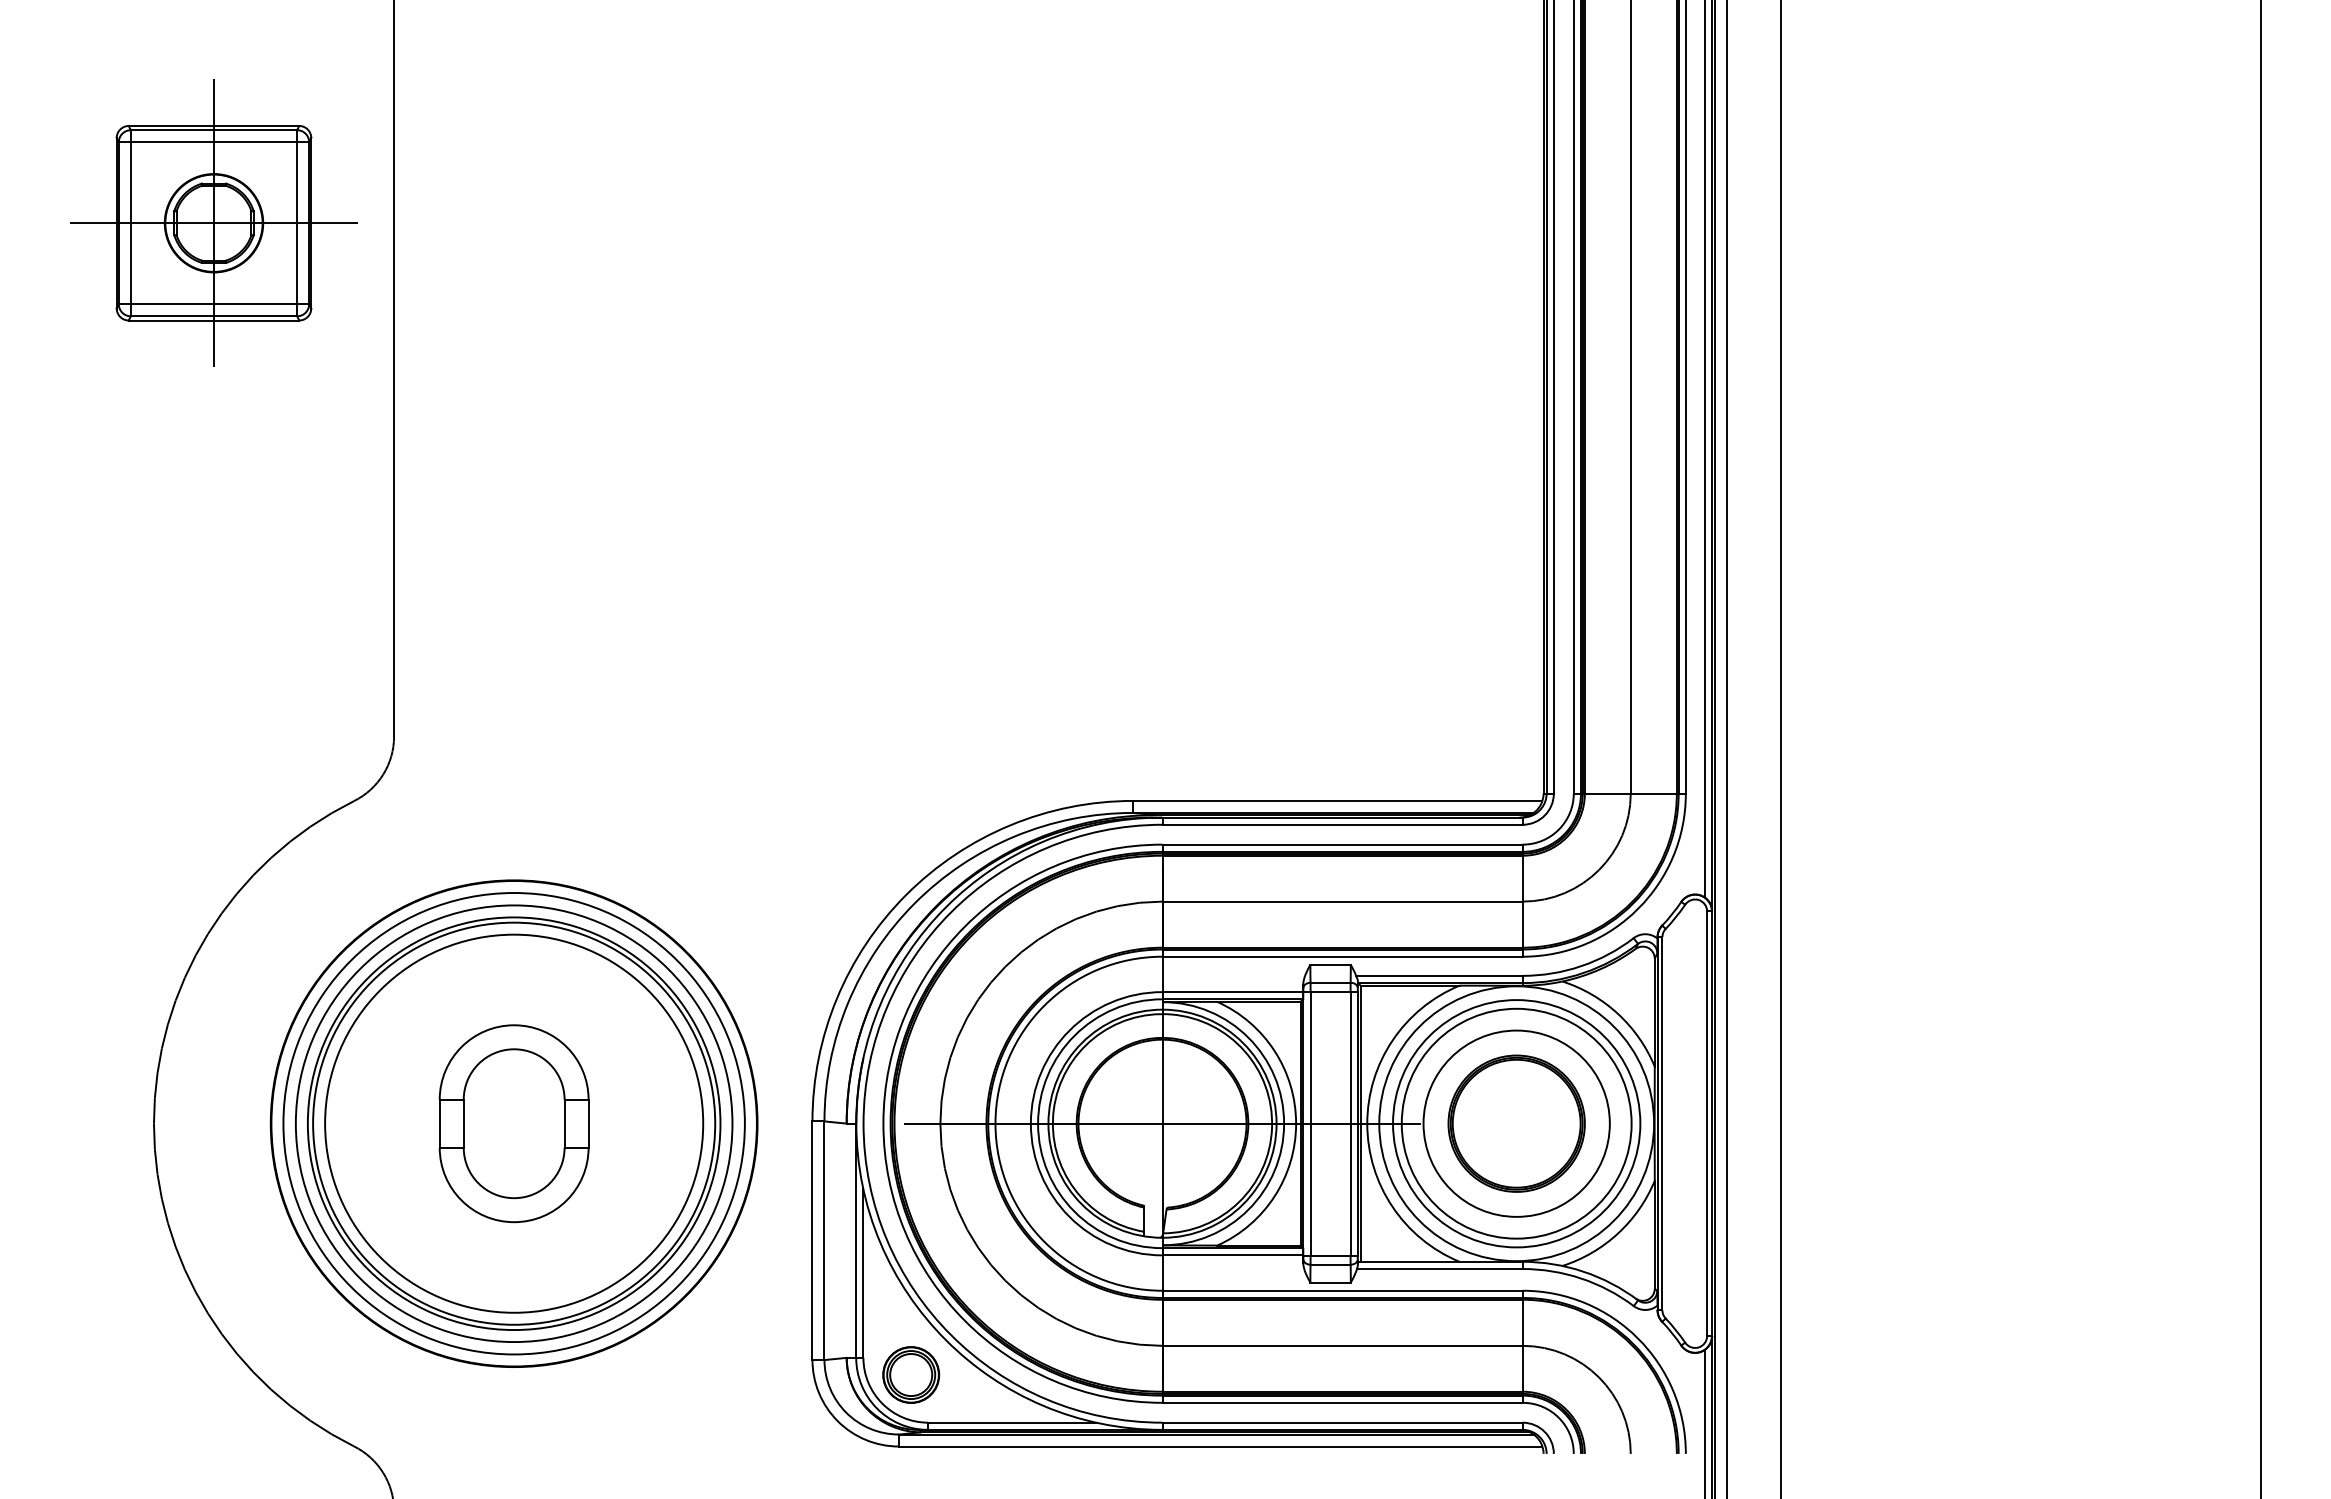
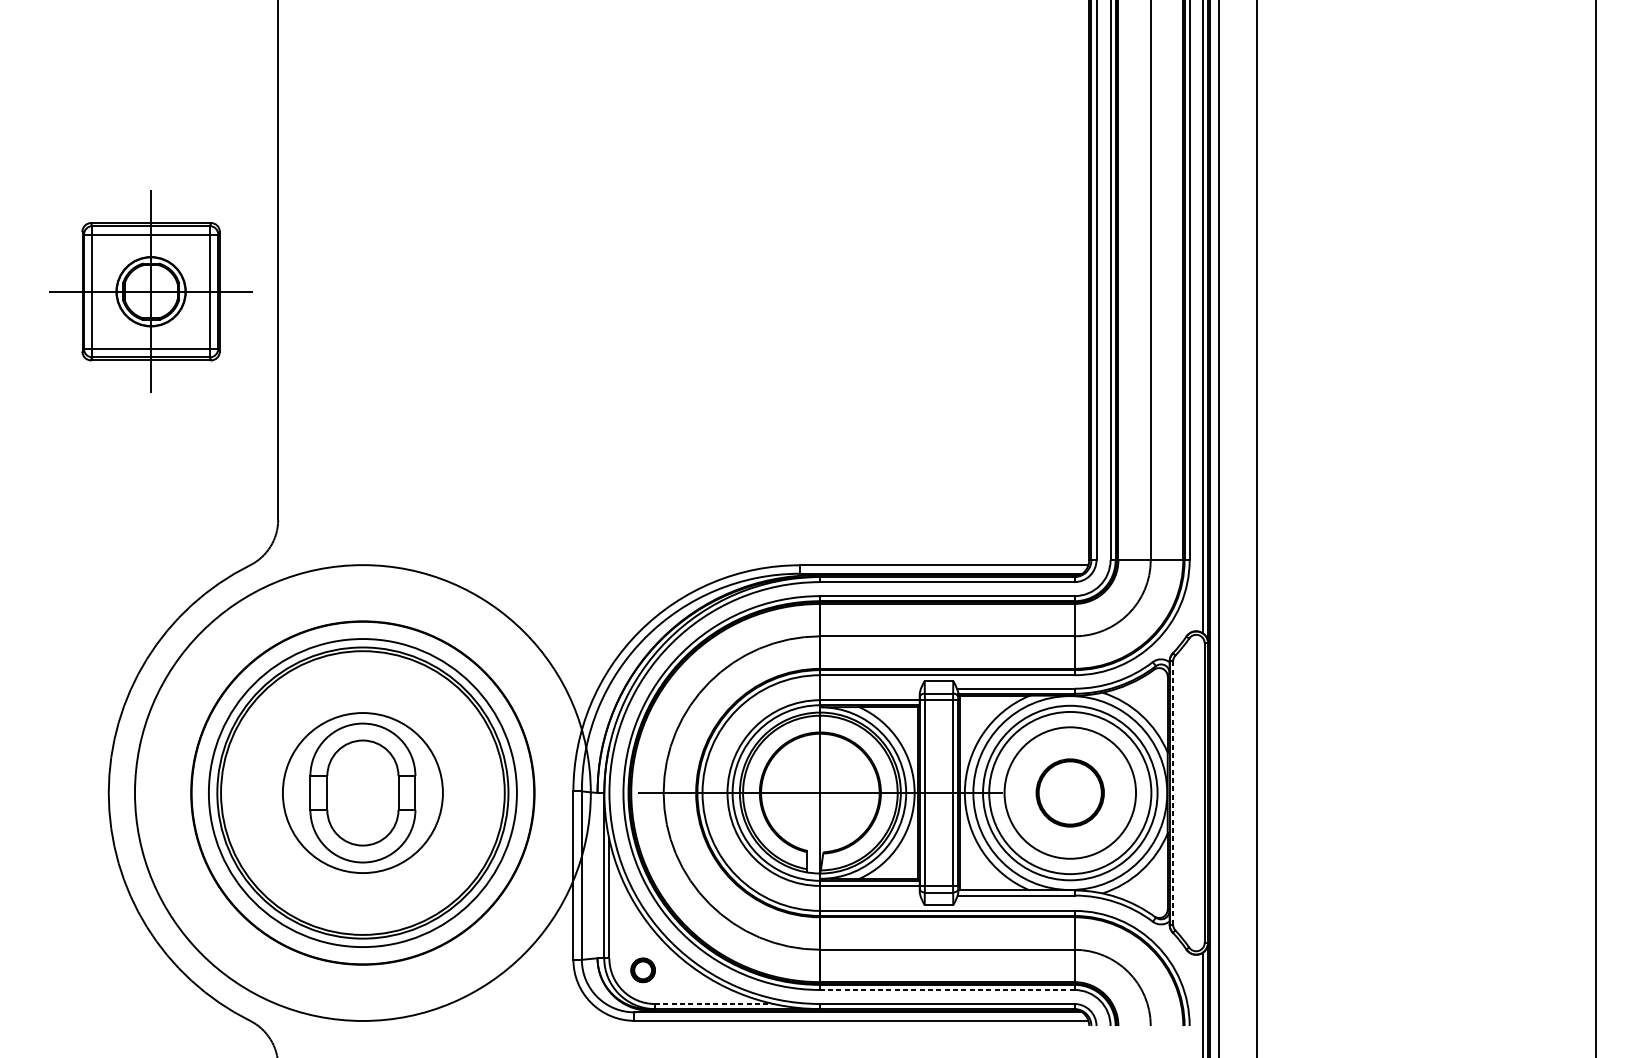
part: (213, 222) -> (150, 291), moved
circle: (513, 1123) -> (362, 792), size x1.4
circle: (514, 1123) -> (363, 792), size x0.6
part: (1516, 1123) -> (1070, 792), size x0.7
line: (1662, 1123) -> (1173, 792), solid -> dashed
part: (911, 1374) -> (643, 970), size x0.6
line: (1342, 1402) -> (947, 989), solid -> dashed
line: (1012, 1422) -> (714, 1003), solid -> dashed

